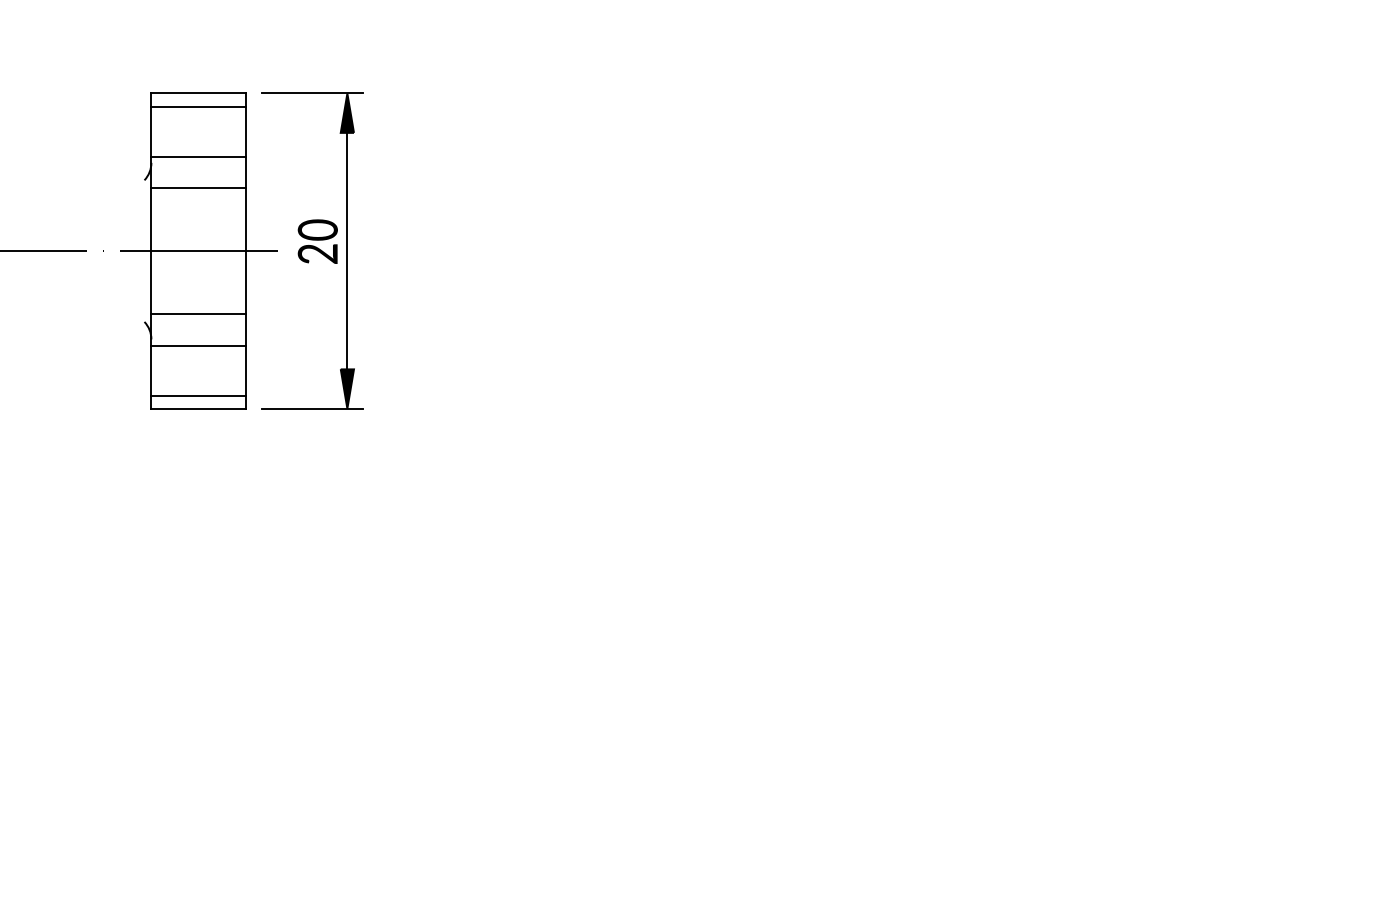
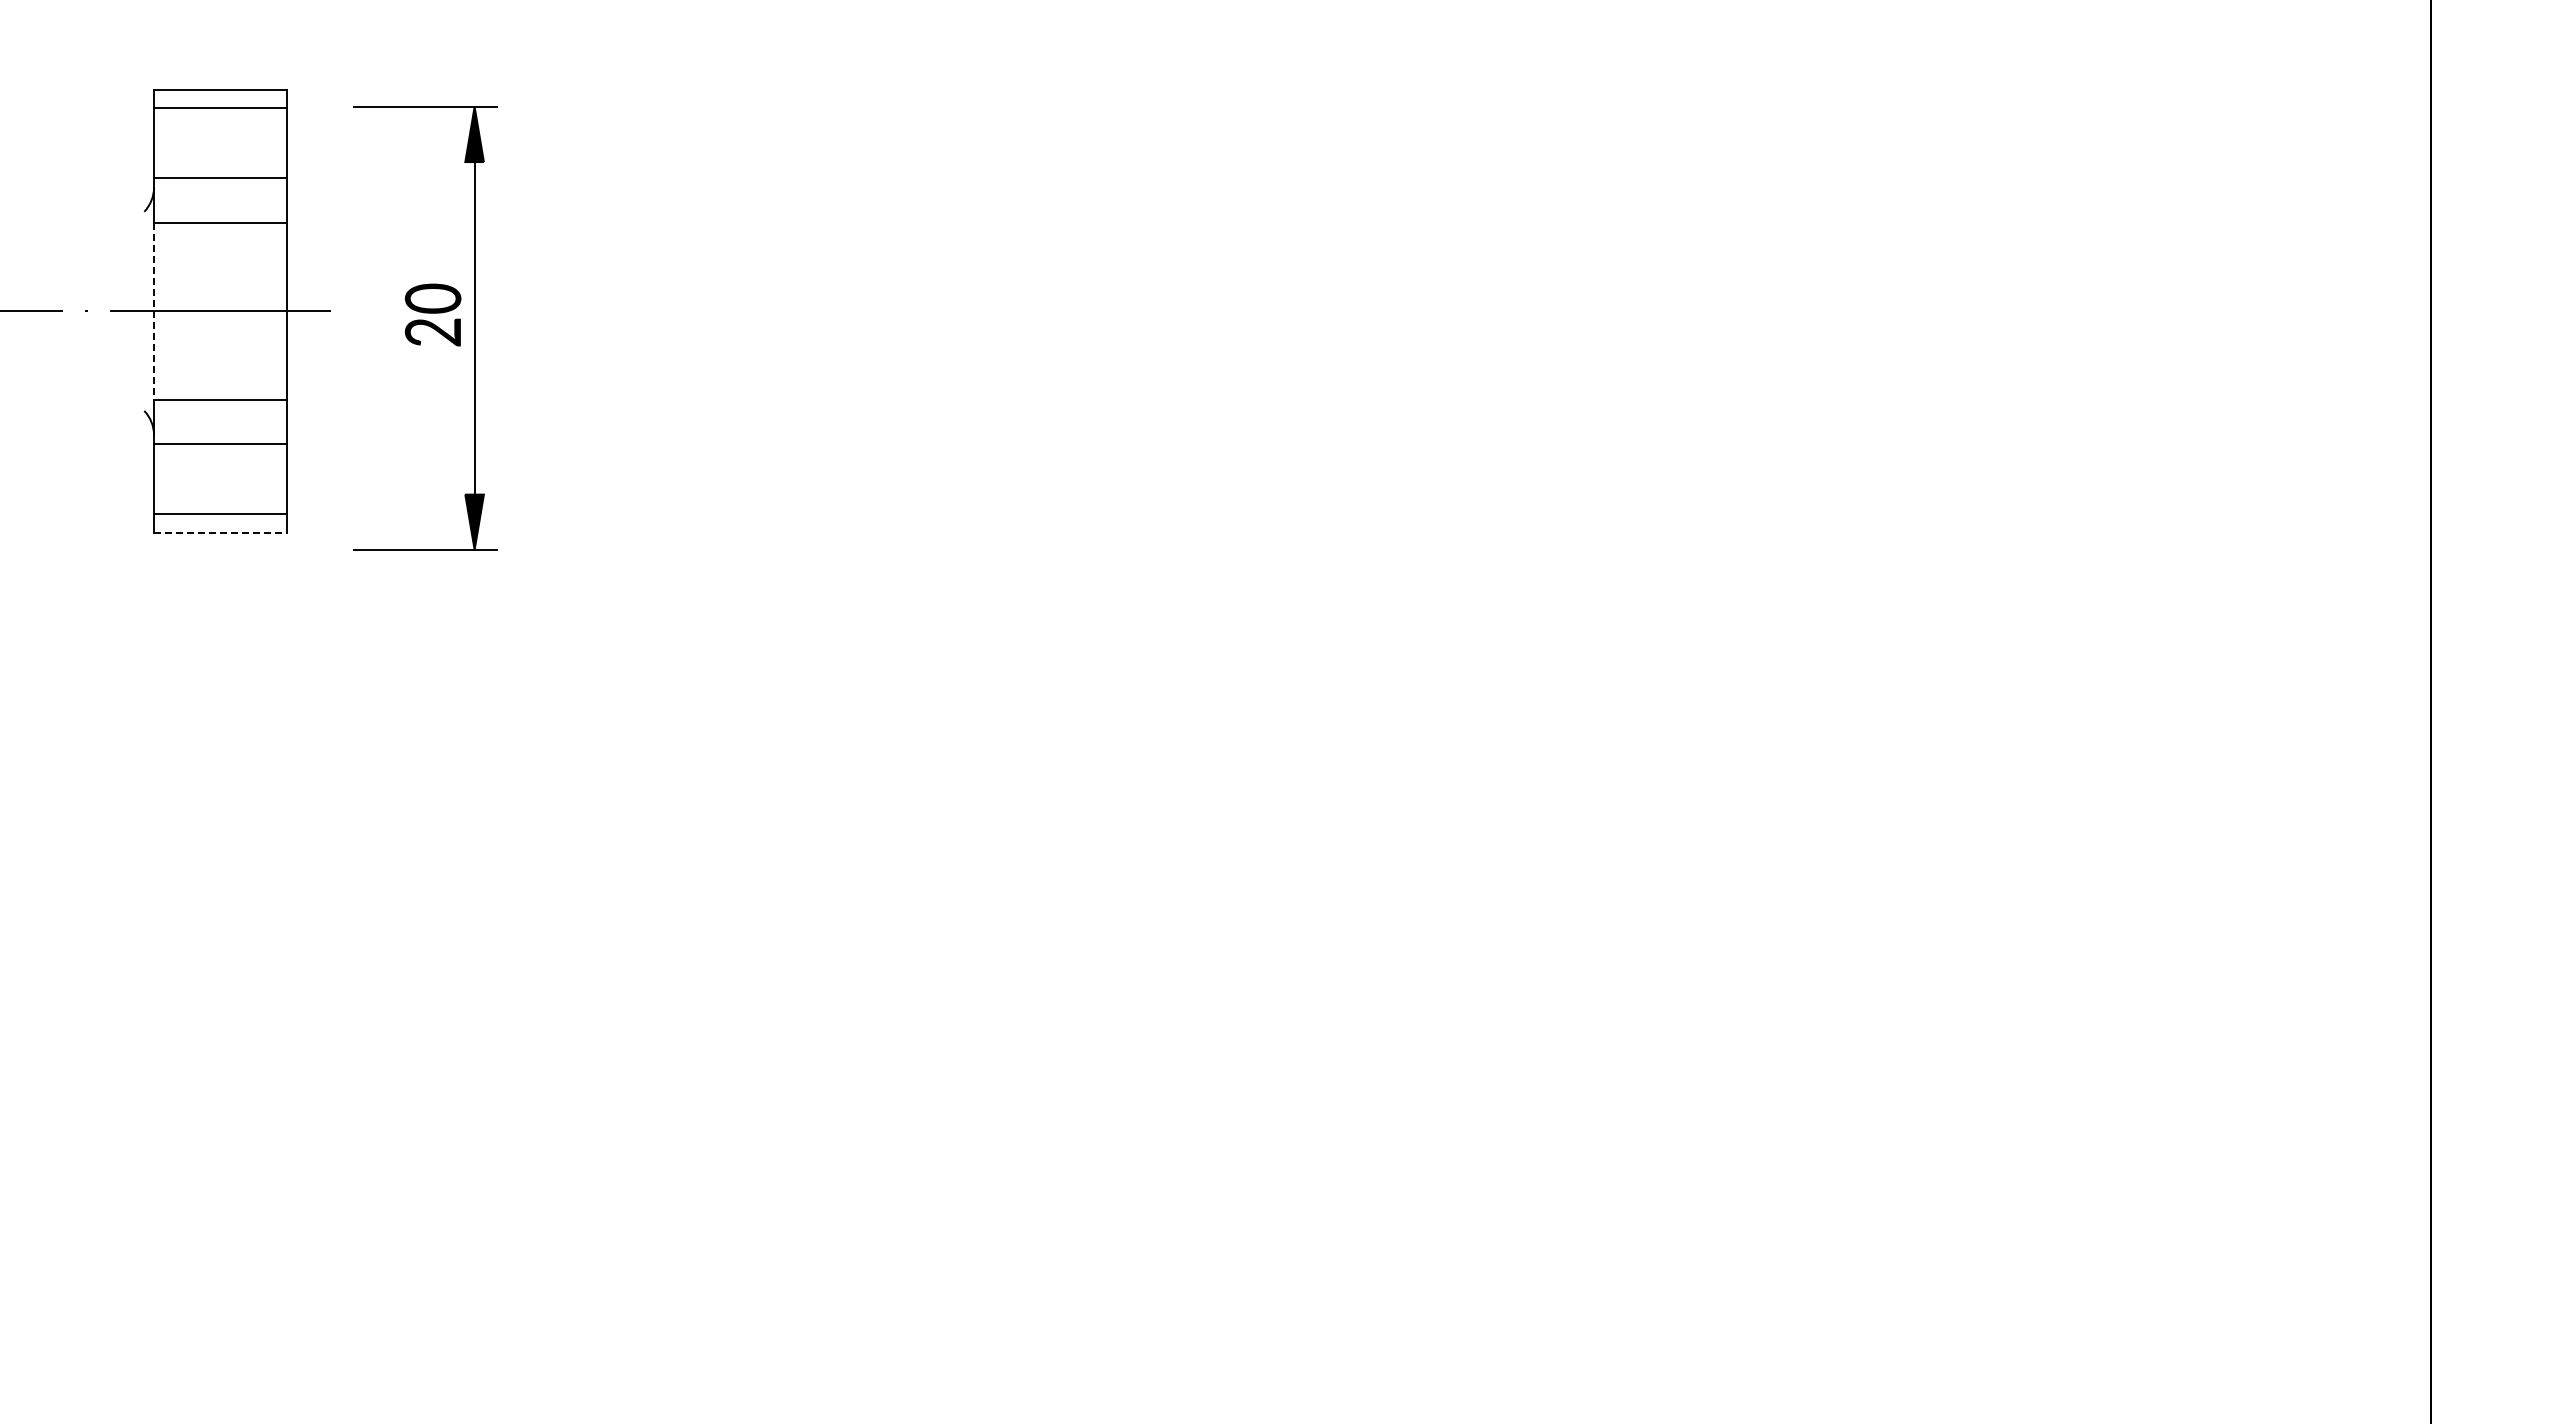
line: (151, 251) -> (154, 311), solid -> dashed
part: (312, 251) -> (425, 328), moved
line: (198, 409) -> (220, 533), solid -> dashed

